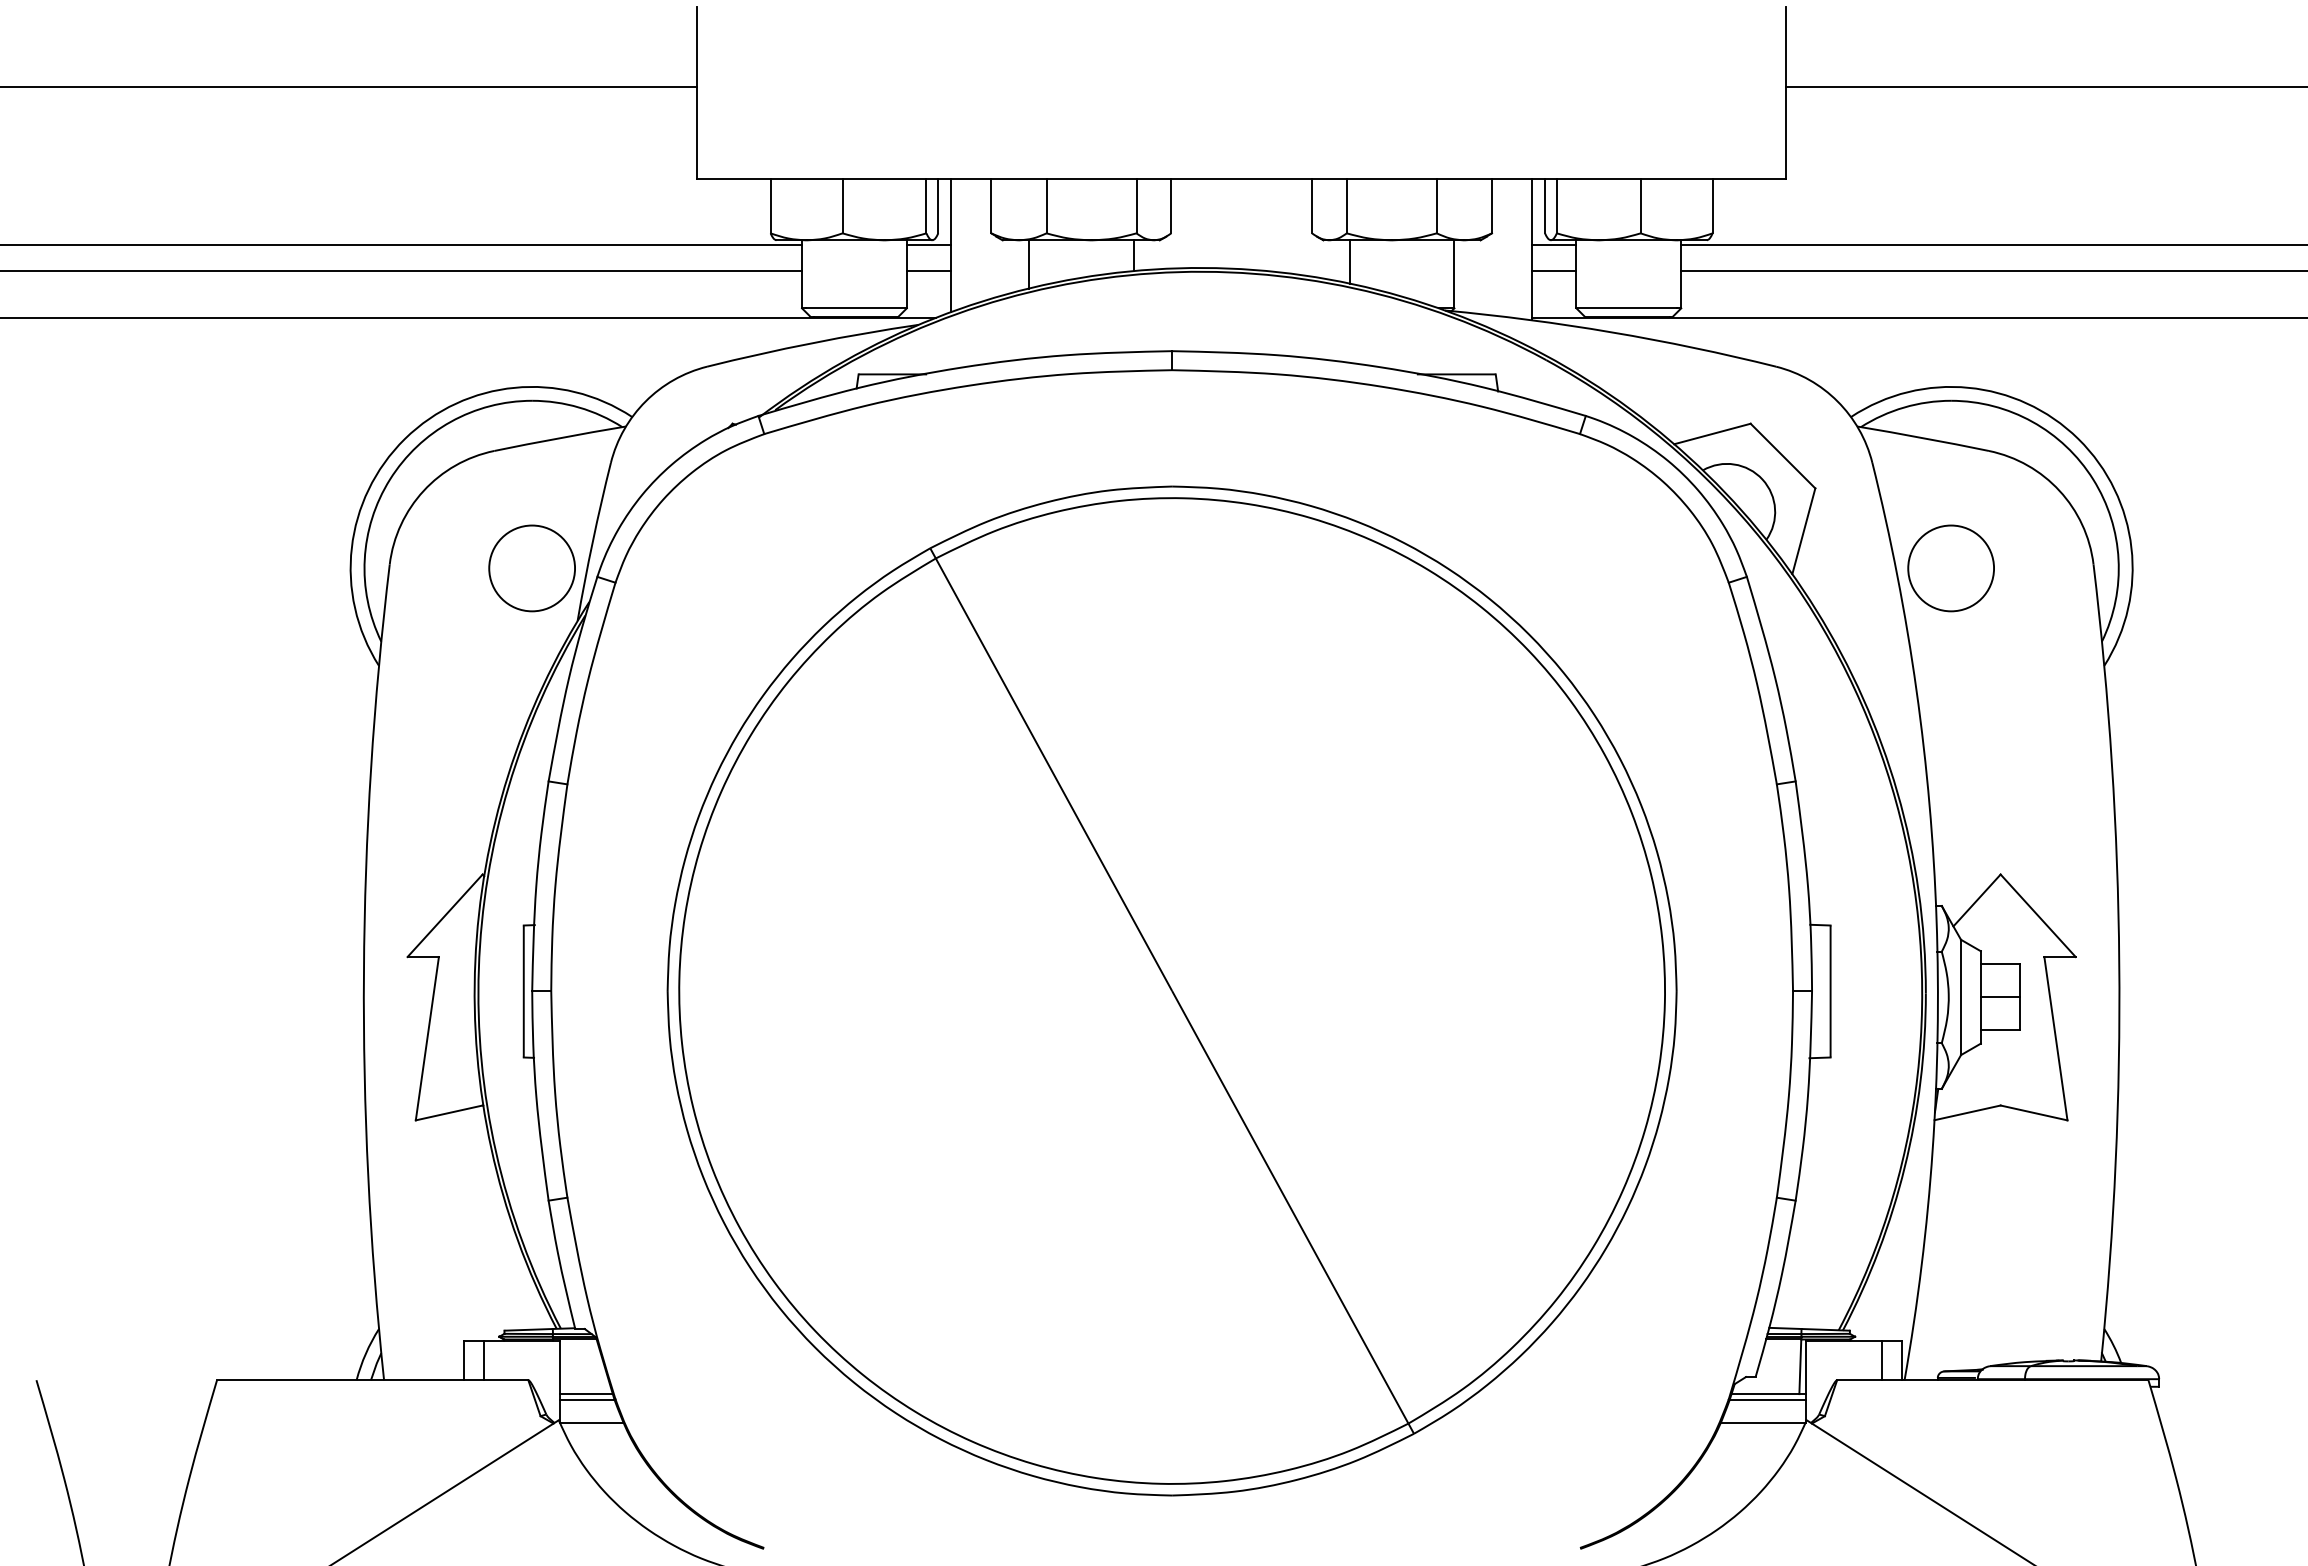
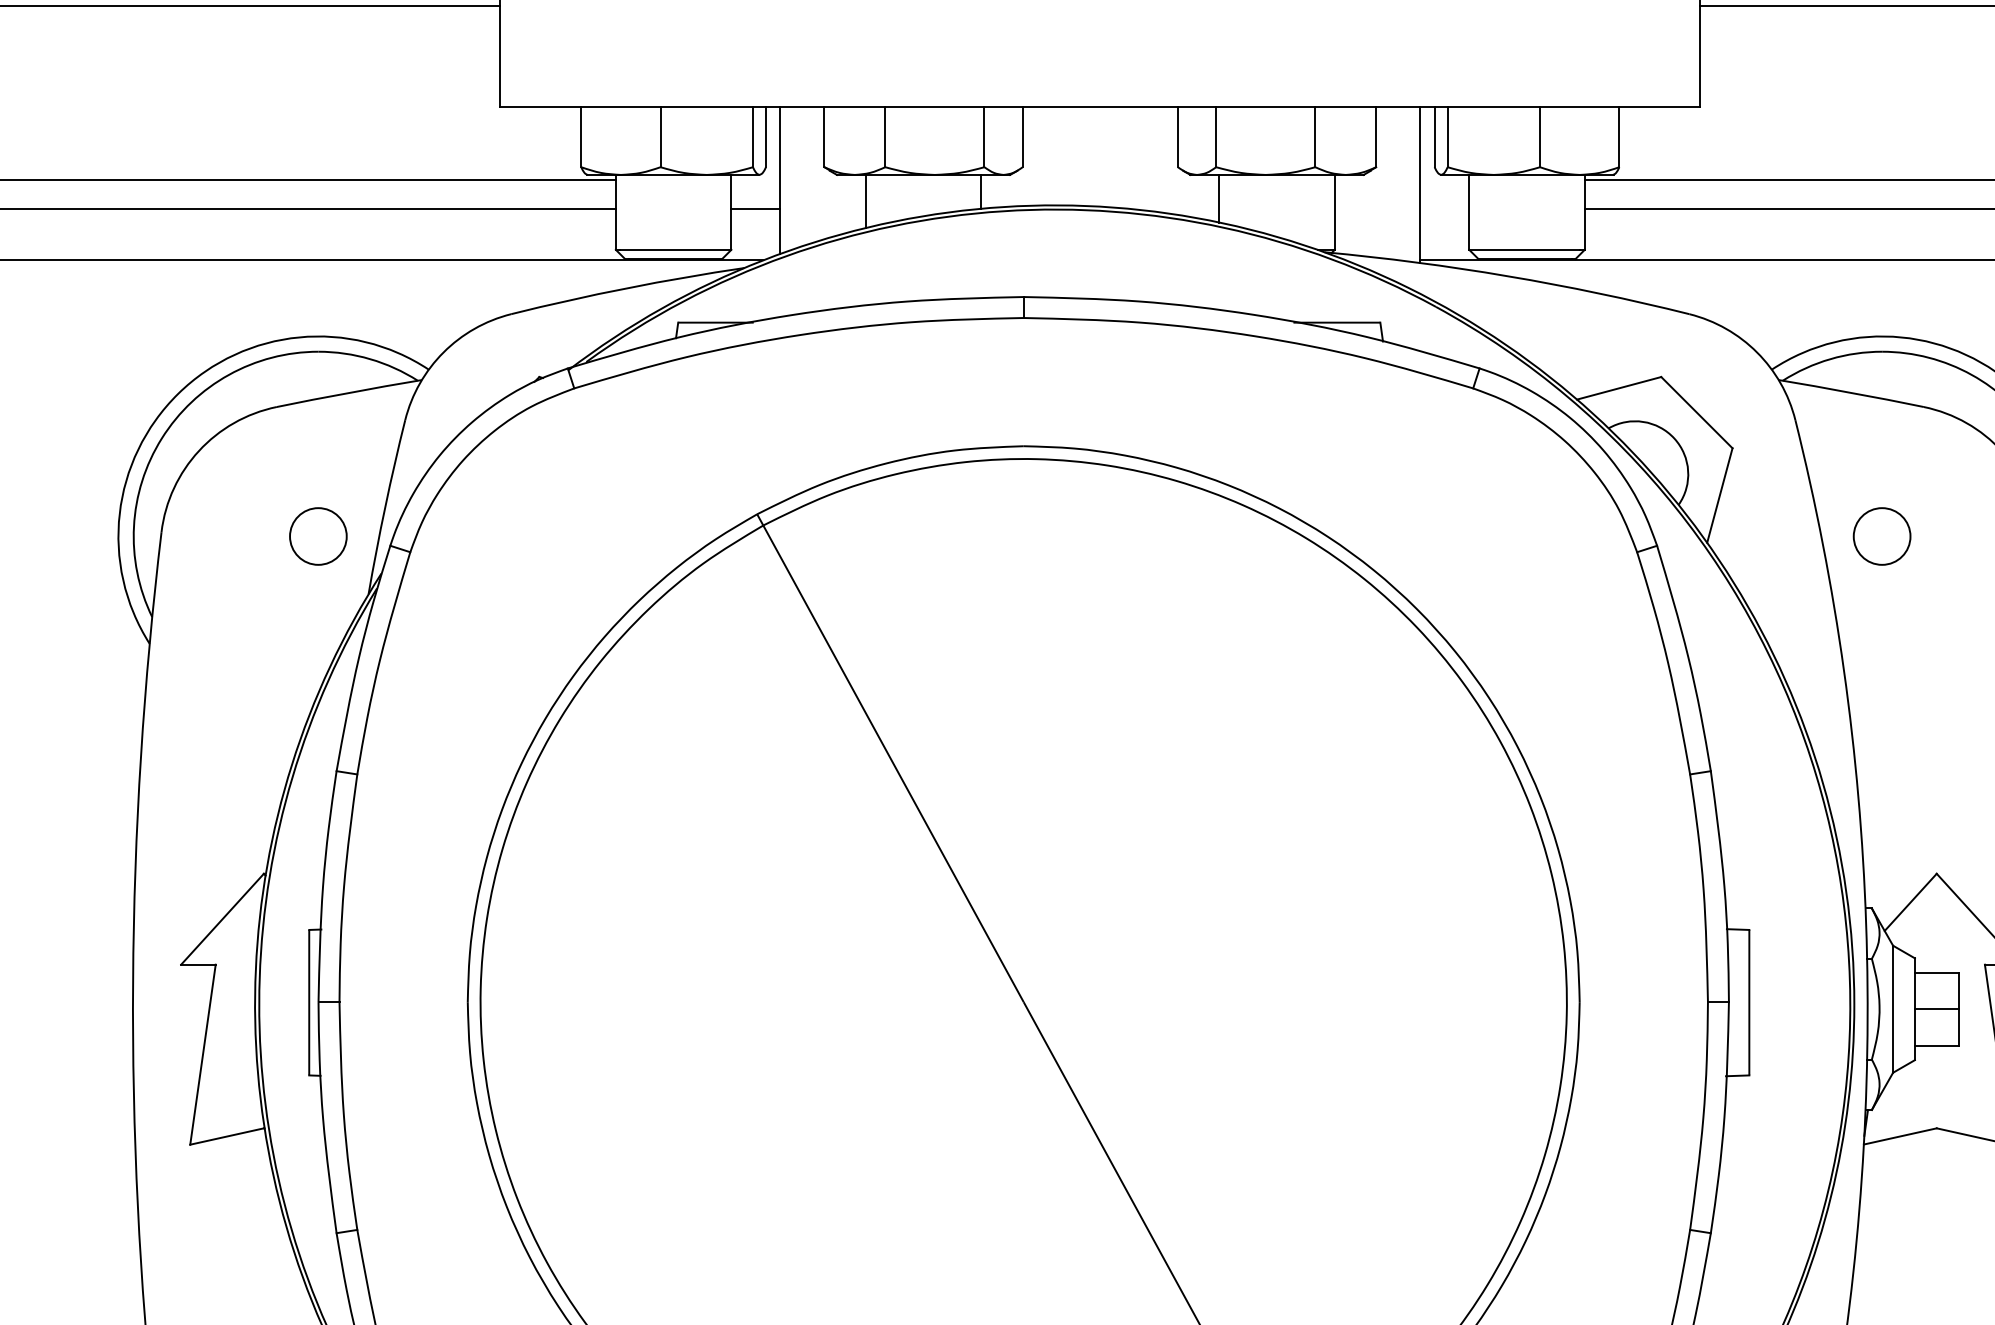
line: (928, 245) -> (755, 180), removed
line: (1554, 245) -> (1445, 180), removed
line: (1554, 271) -> (1445, 209), removed
circle: (531, 568) -> (317, 536), size x0.6
circle: (1950, 568) -> (1881, 536), size x0.6

